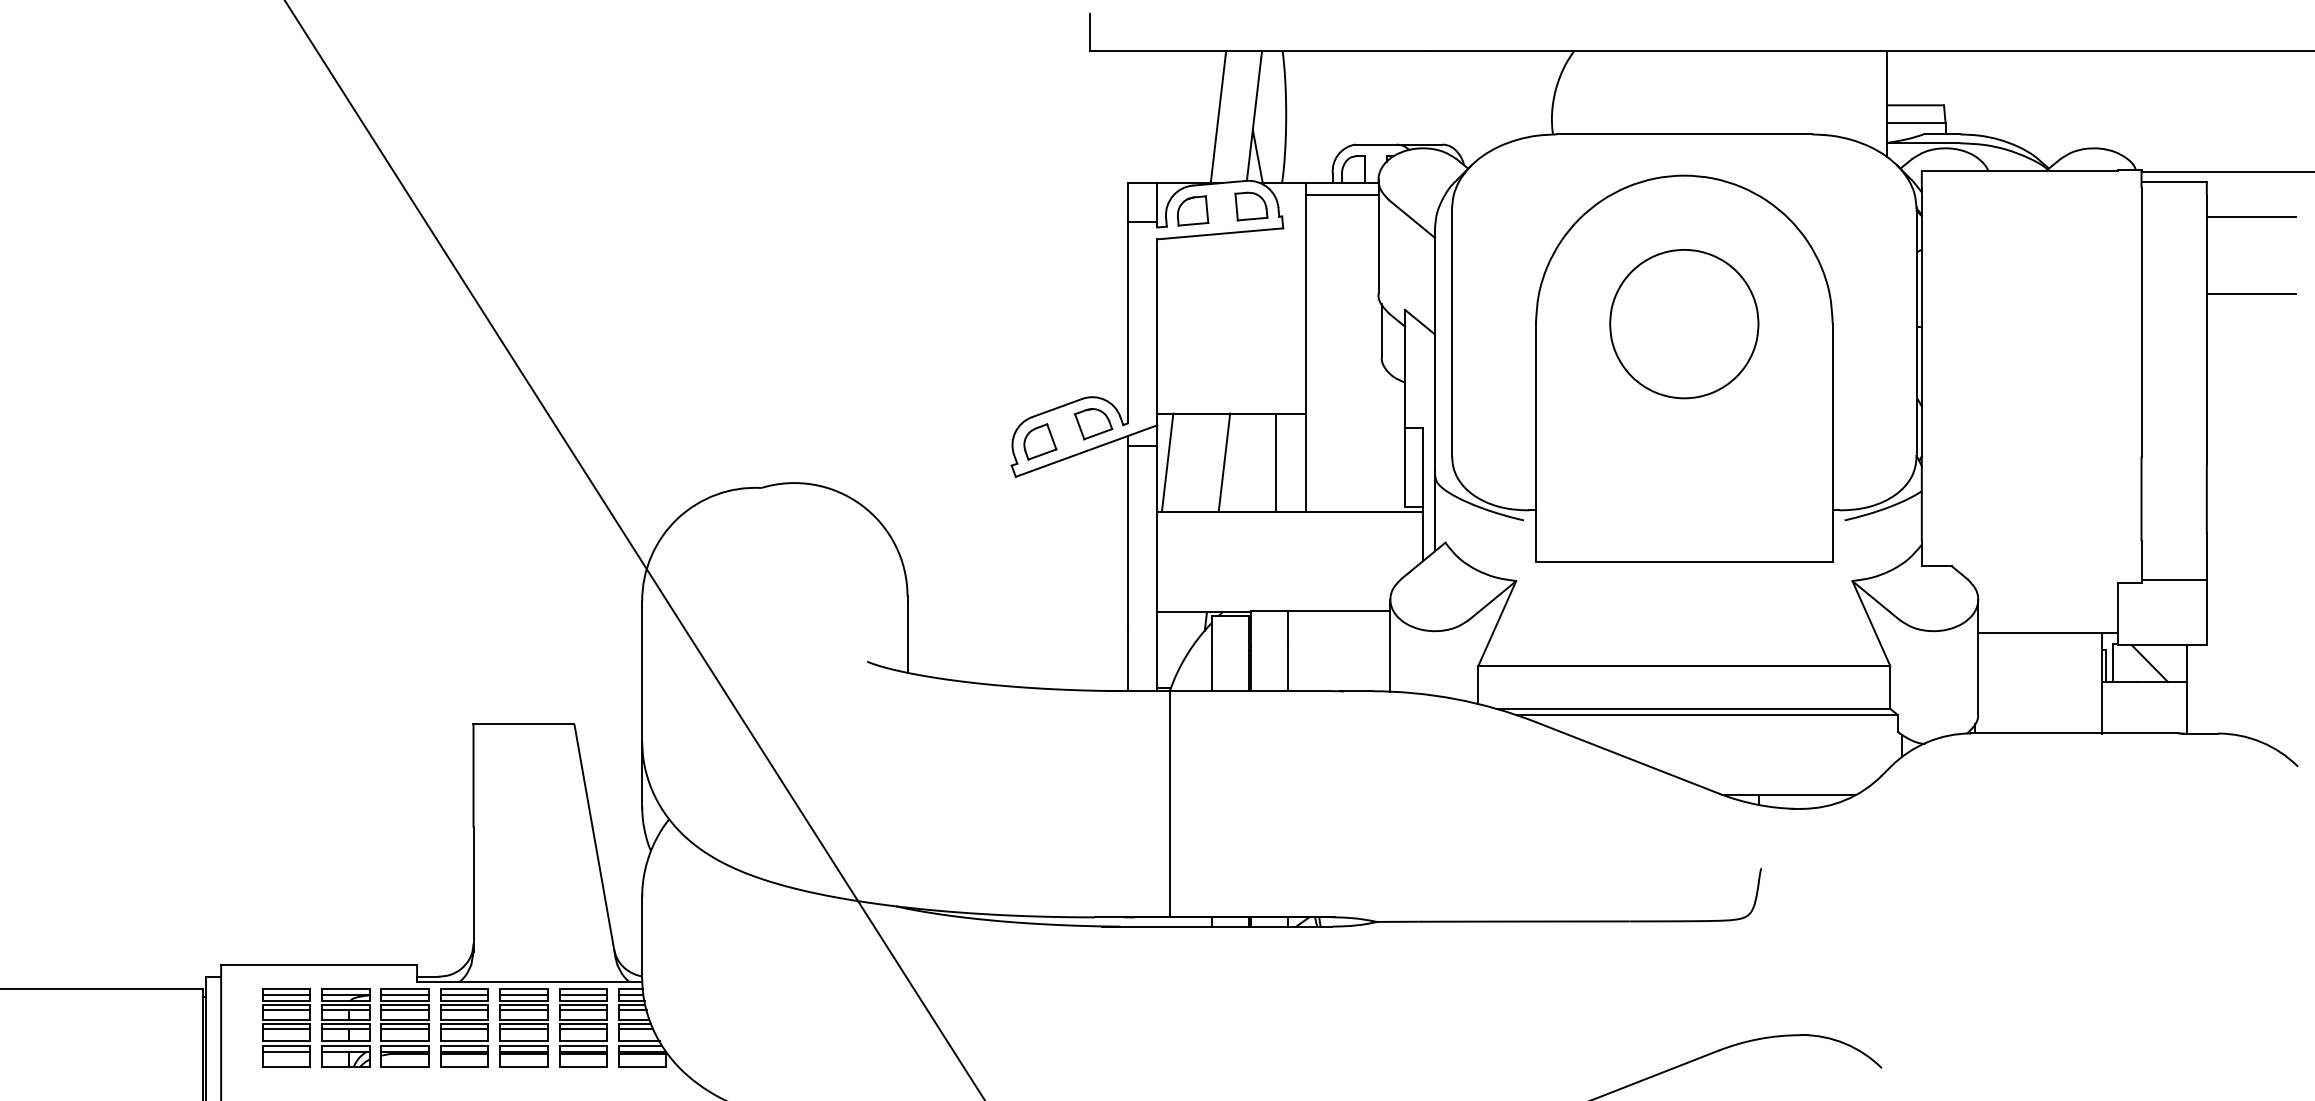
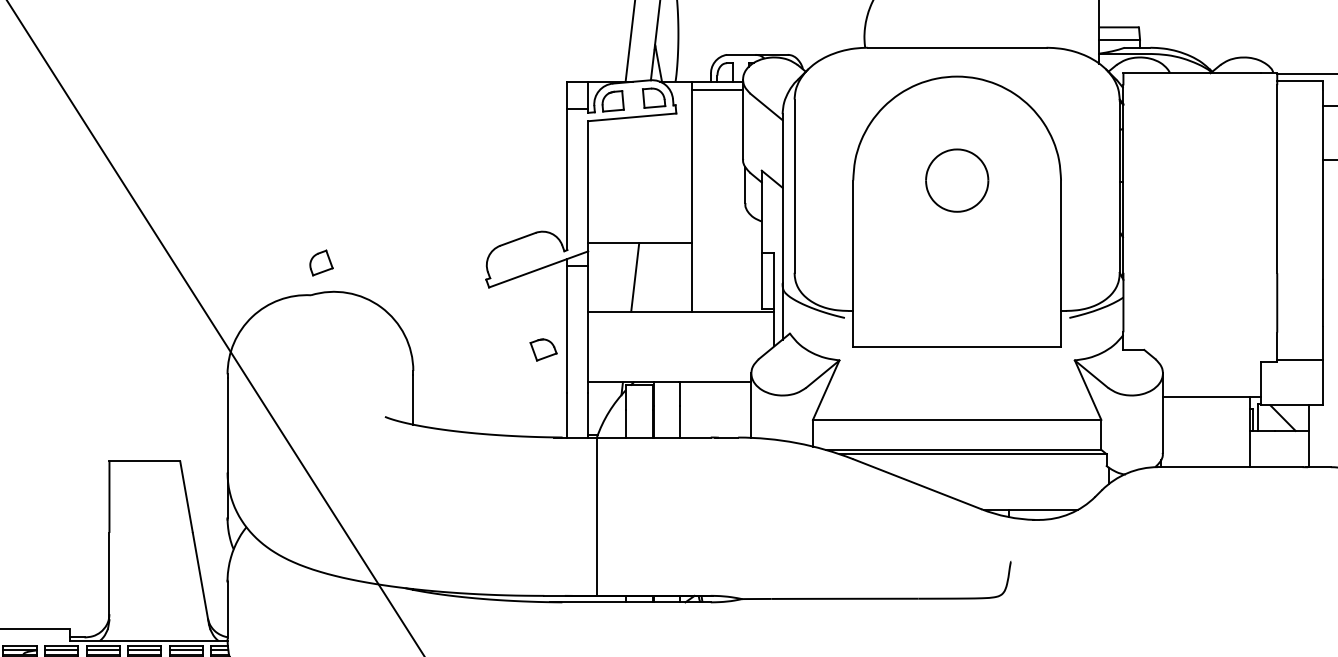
part: (1684, 324) -> (957, 180), size x0.6
part: (1093, 424) -> (543, 350), moved
part: (1040, 441) -> (321, 262), moved
line: (1167, 462) -> (595, 277), removed
line: (1276, 462) -> (671, 277), removed

